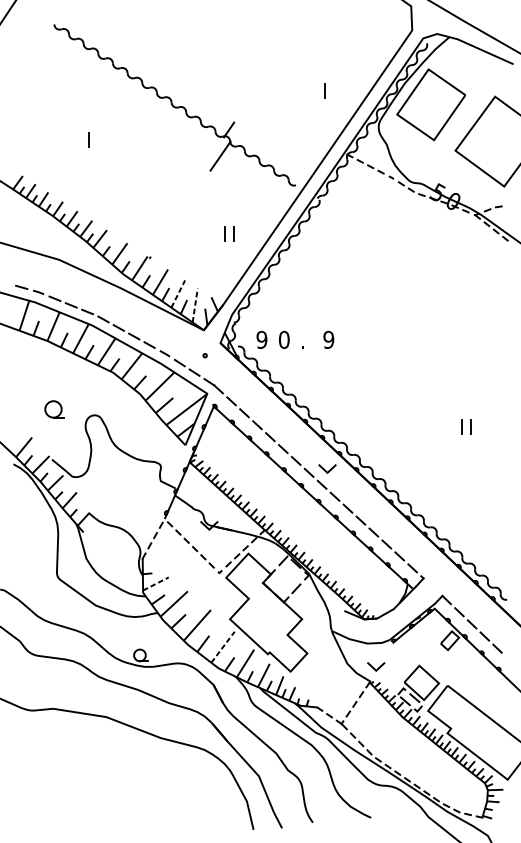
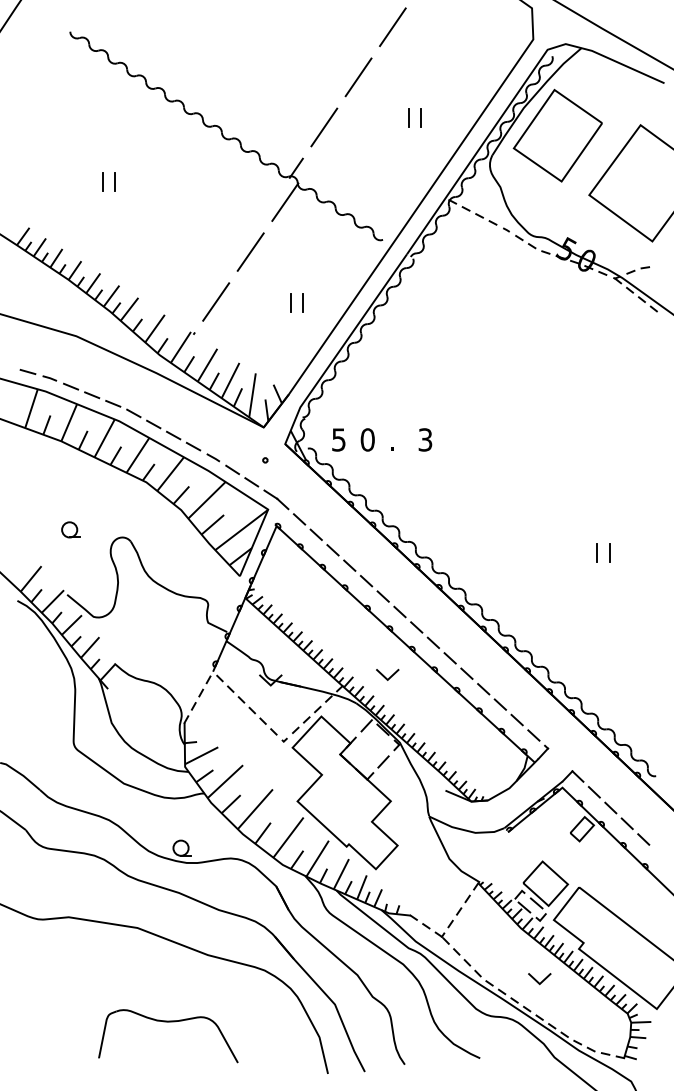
line: (303, 21) -> (392, 27), added
line: (277, 59) -> (358, 77), added
line: (315, 90) -> (408, 117), added
line: (250, 98) -> (324, 127), added
line: (79, 140) -> (102, 181), added
line: (193, 194) -> (250, 251), added
line: (167, 232) -> (216, 301), added
line: (178, 293) -> (230, 380), dashed -> solid
line: (195, 304) -> (252, 394), dashed -> solid
text: (261, 339) -> (338, 439), 9 -> 5
text: (328, 339) -> (425, 439), 9 -> 3
part: (54, 409) -> (70, 529), size x0.71
line: (325, 470) -> (385, 676), moved
line: (155, 583) -> (201, 755), dashed -> solid
line: (223, 647) -> (288, 837), dashed -> solid
line: (374, 668) -> (537, 980), moved
part: (130, 790) -> (168, 1022), added

